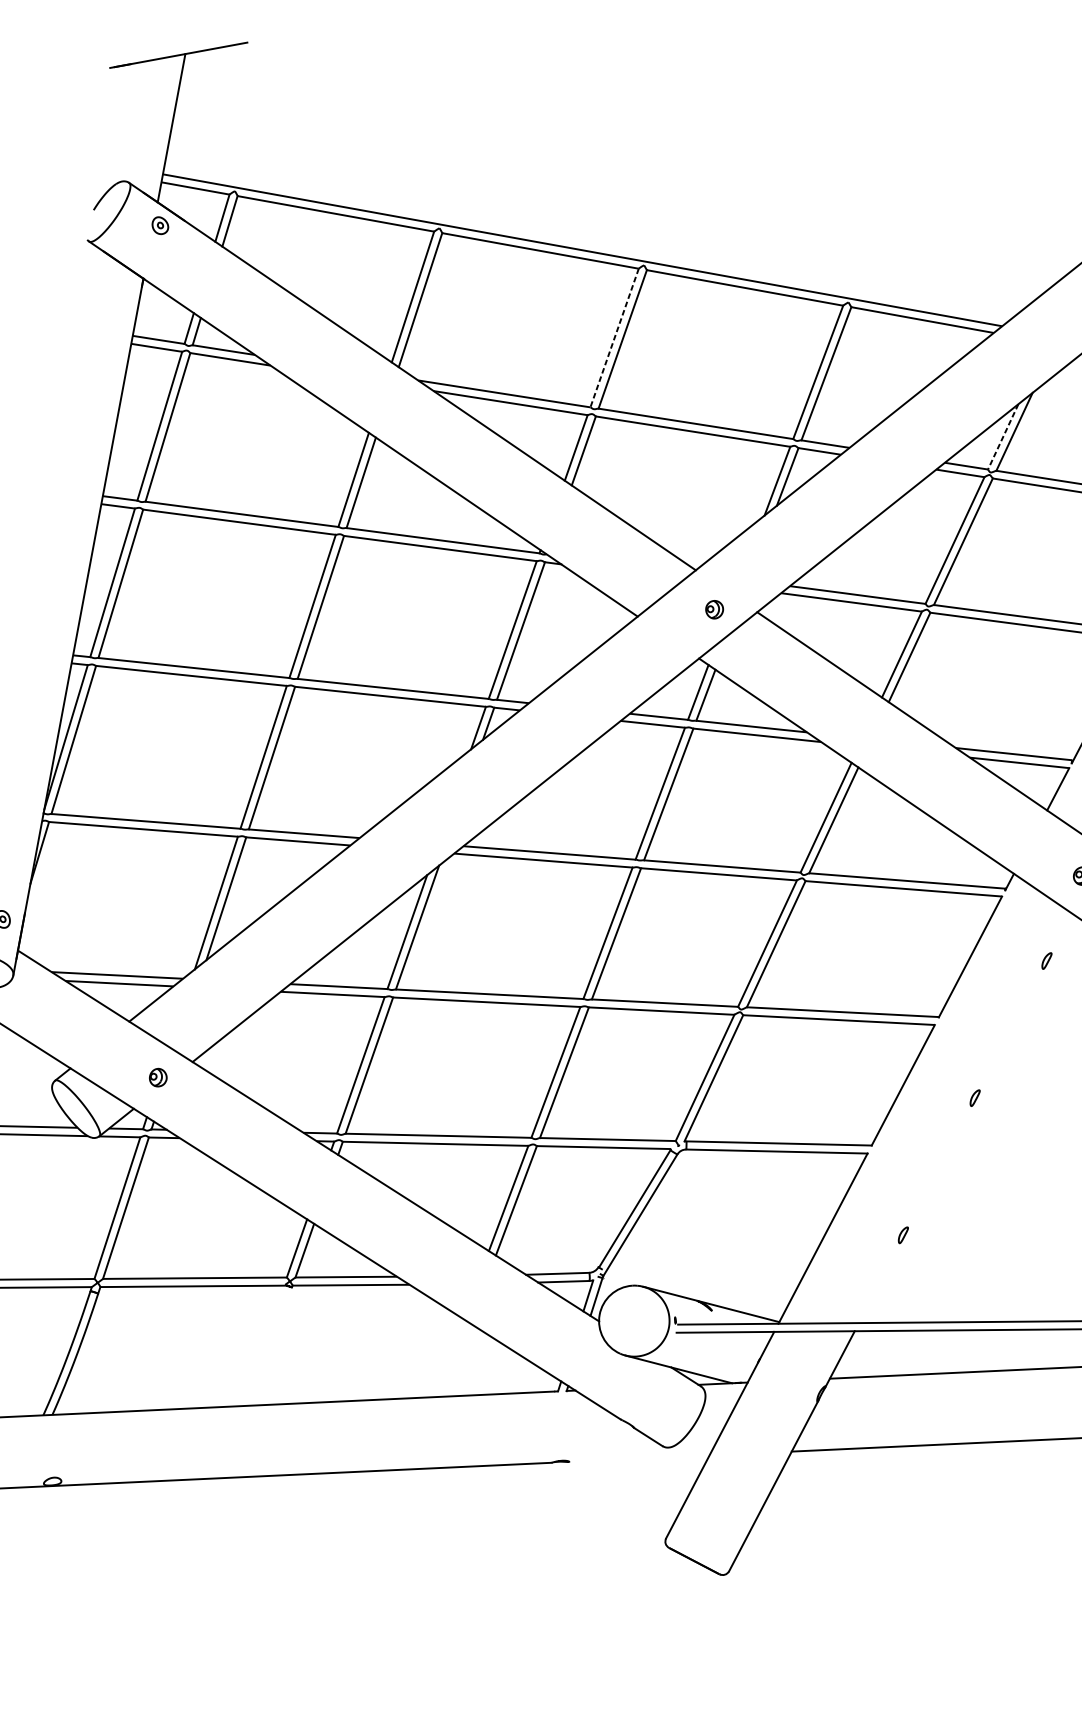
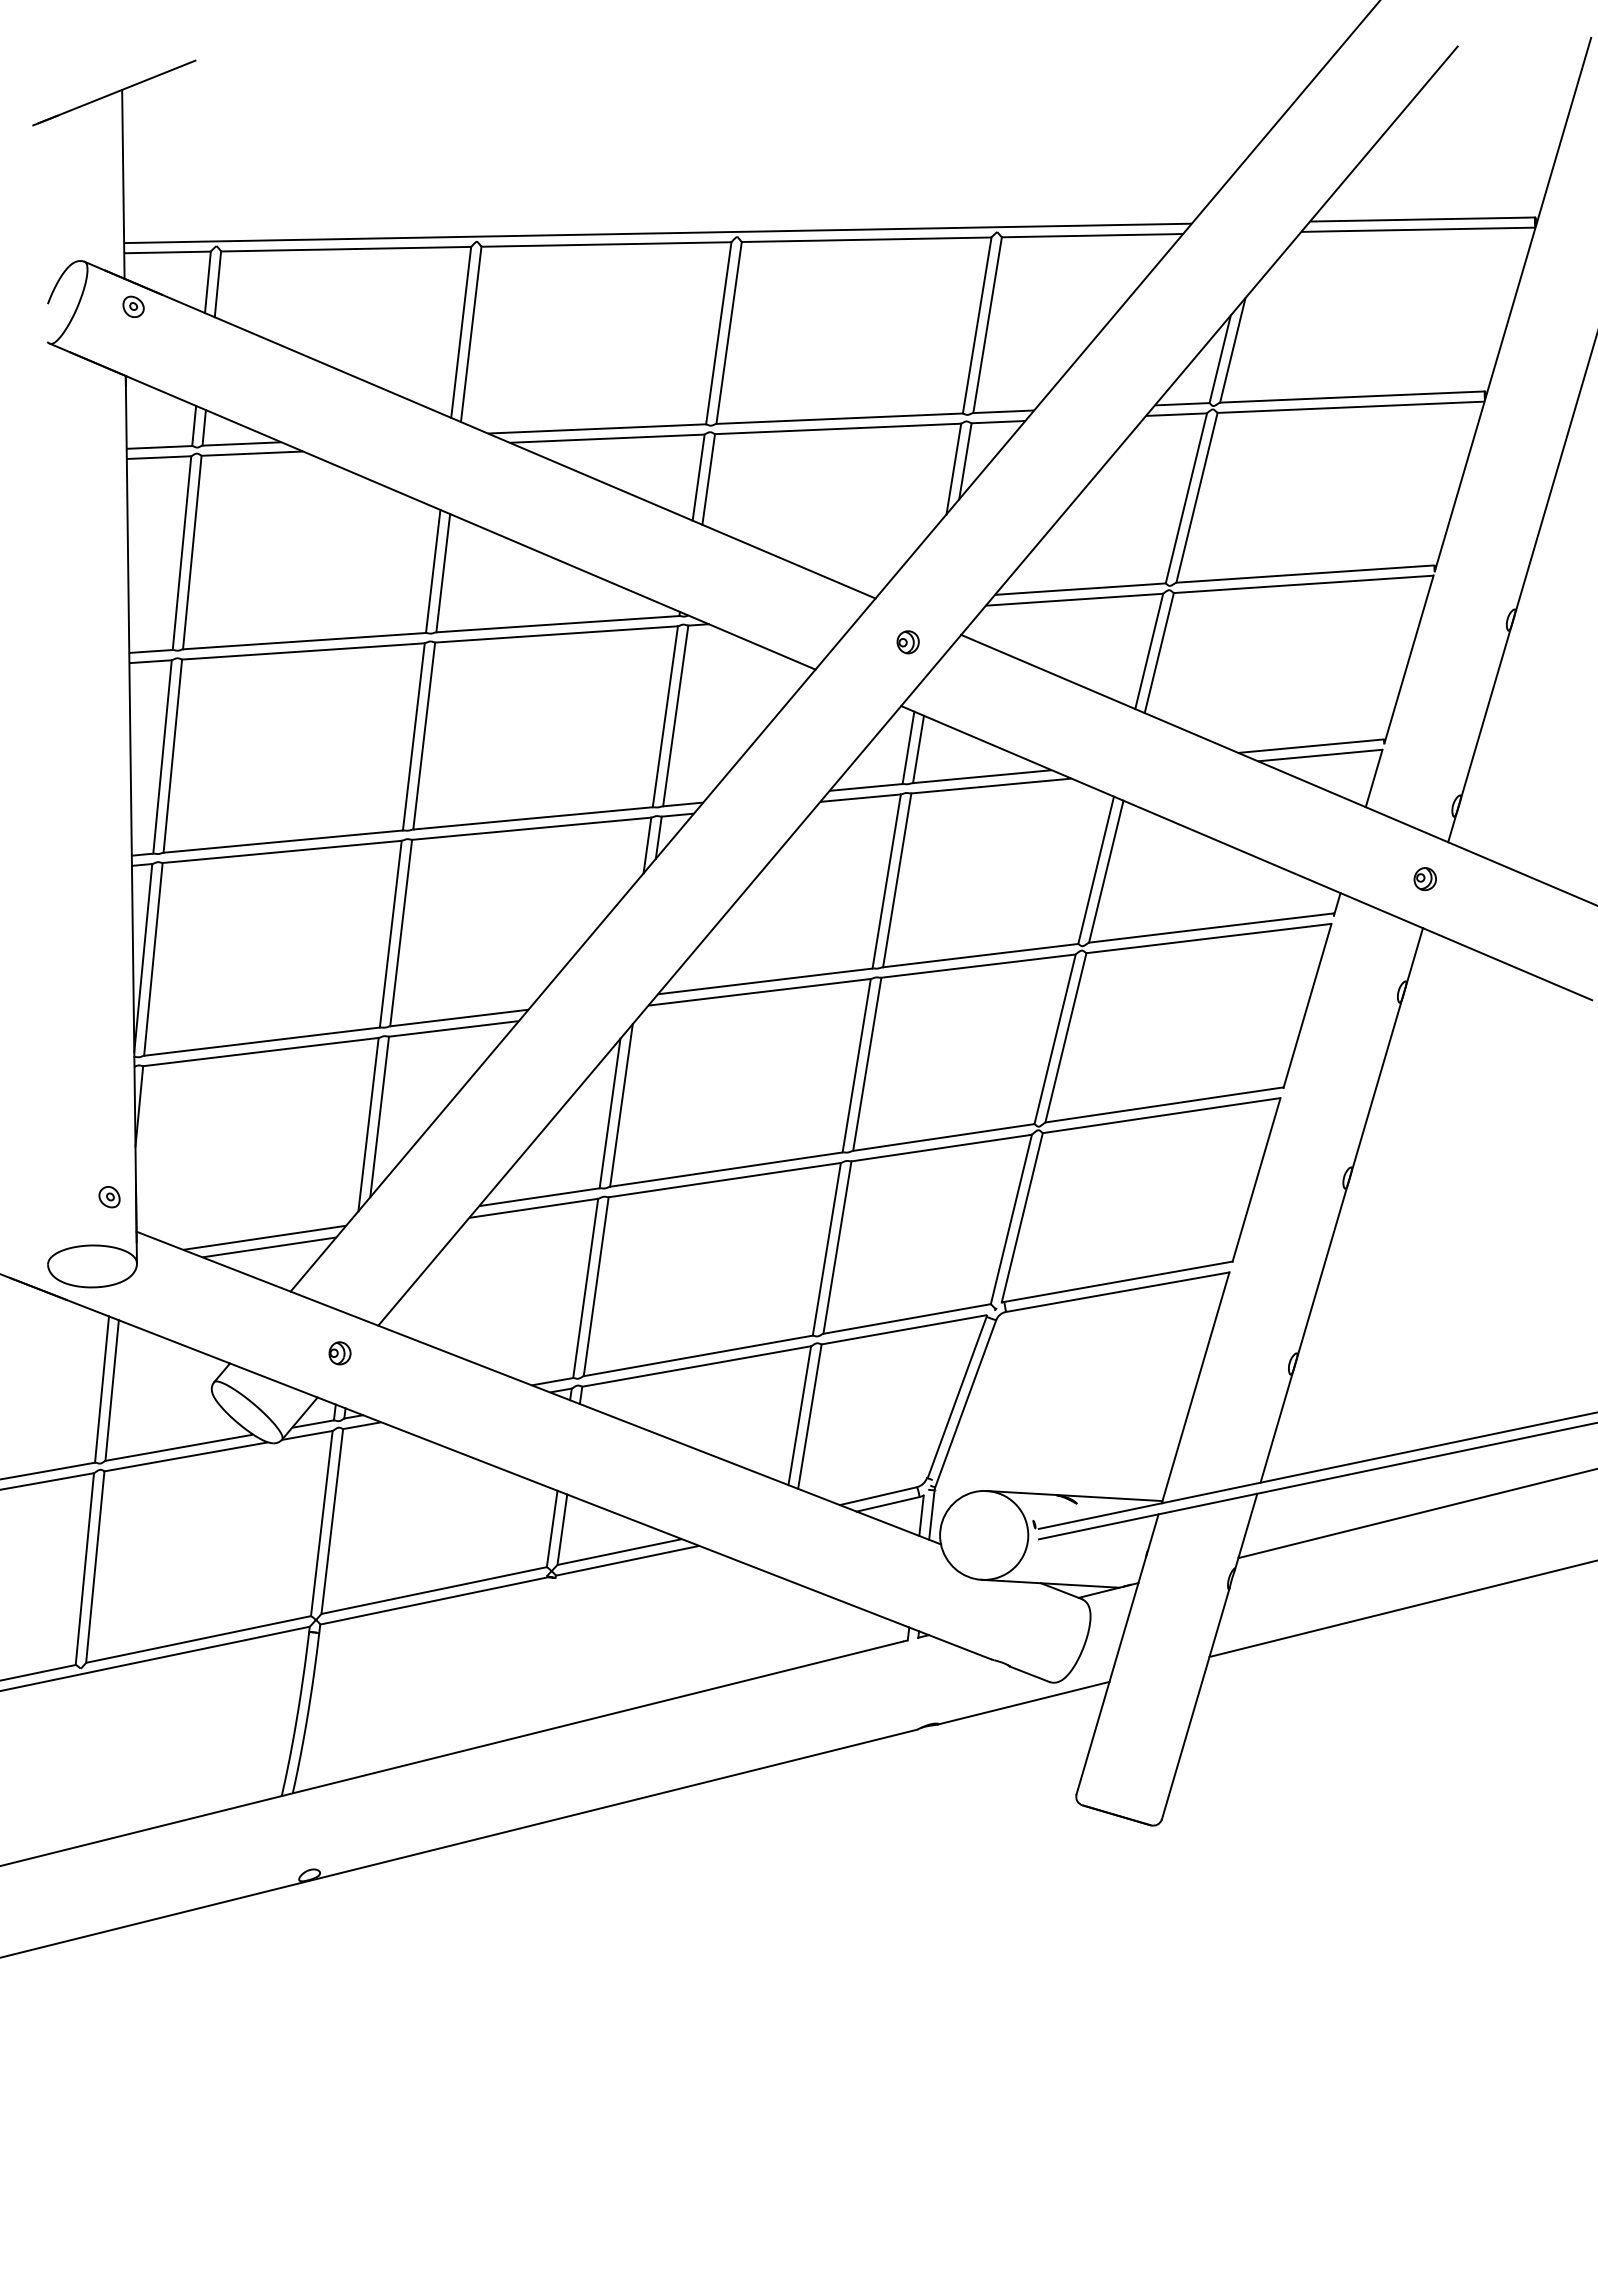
line: (614, 338) -> (718, 333), dashed -> solid
line: (1003, 437) -> (1220, 359), dashed -> solid
line: (965, 1118) -> (1341, 1205), added
line: (638, 1458) -> (1023, 1702), added

